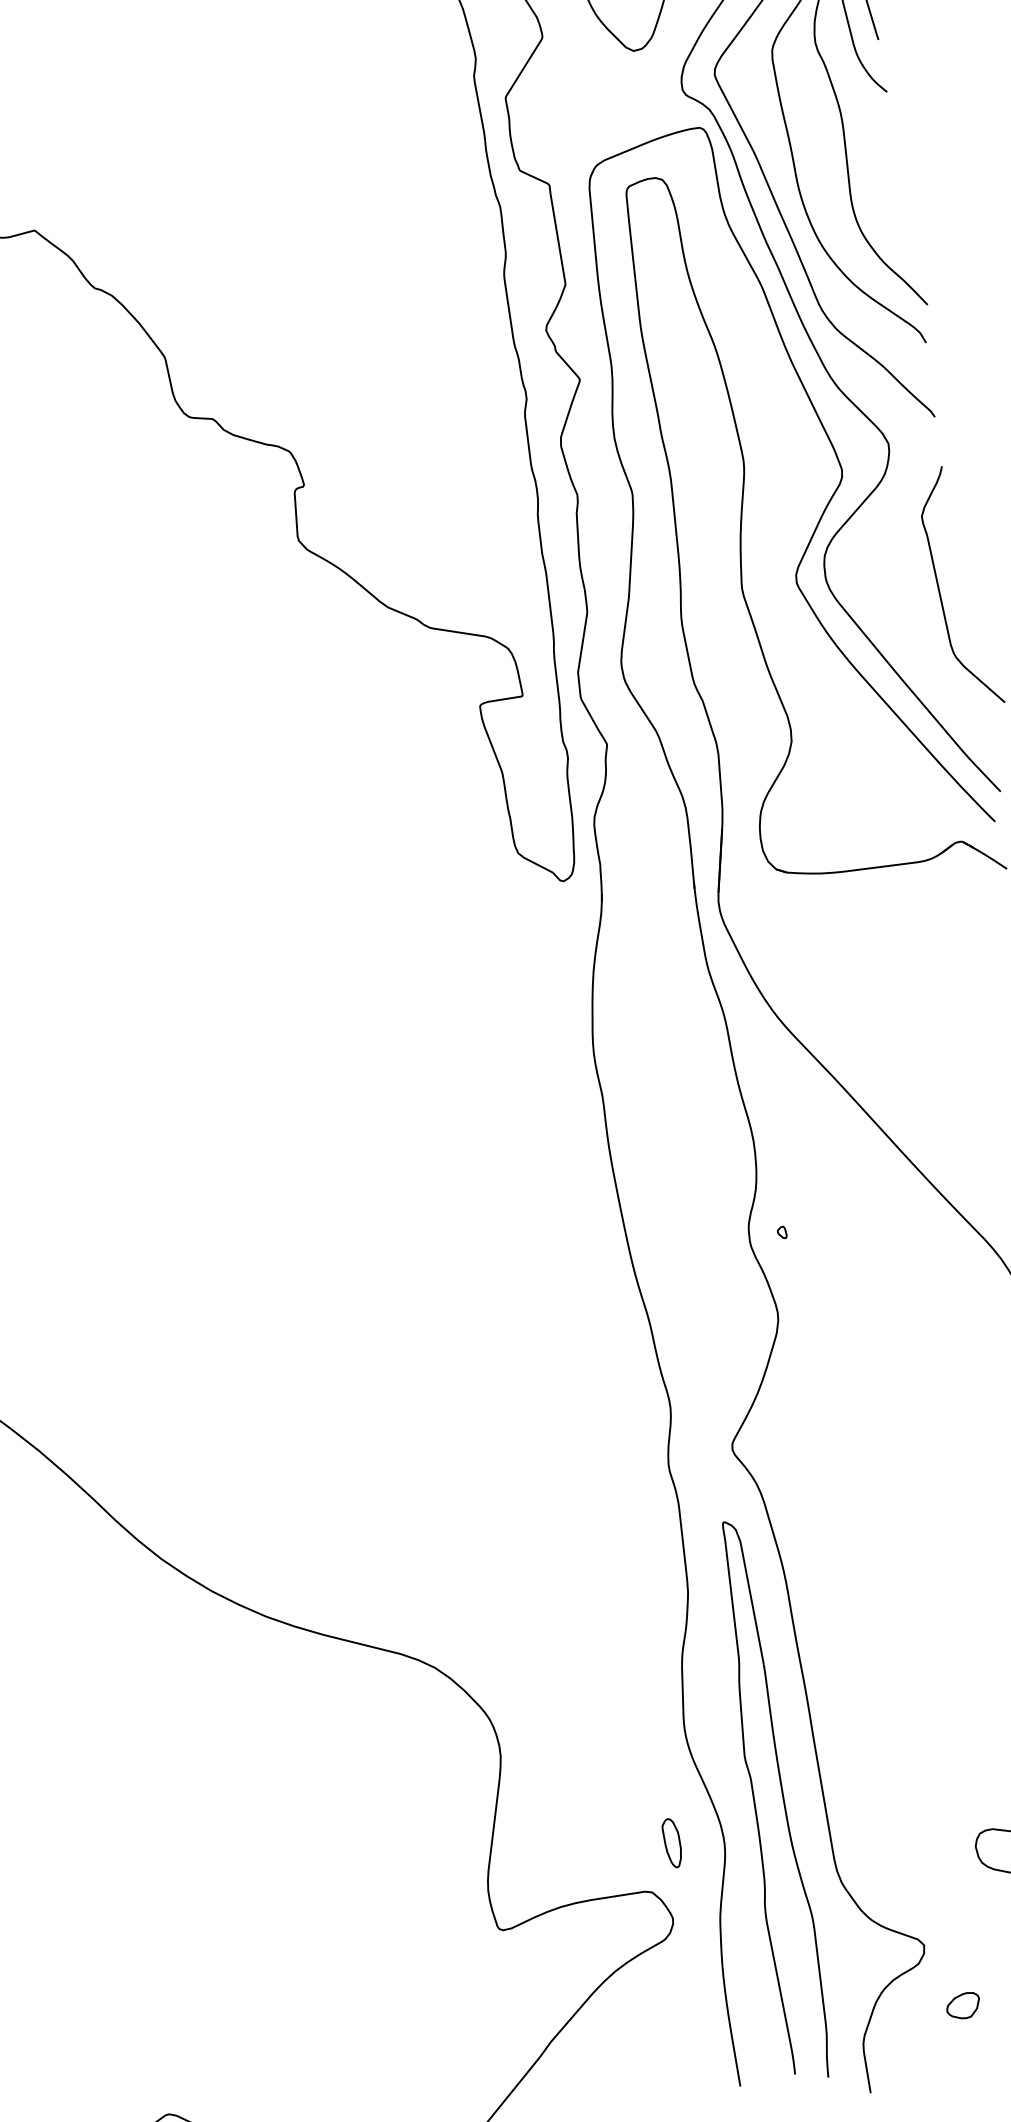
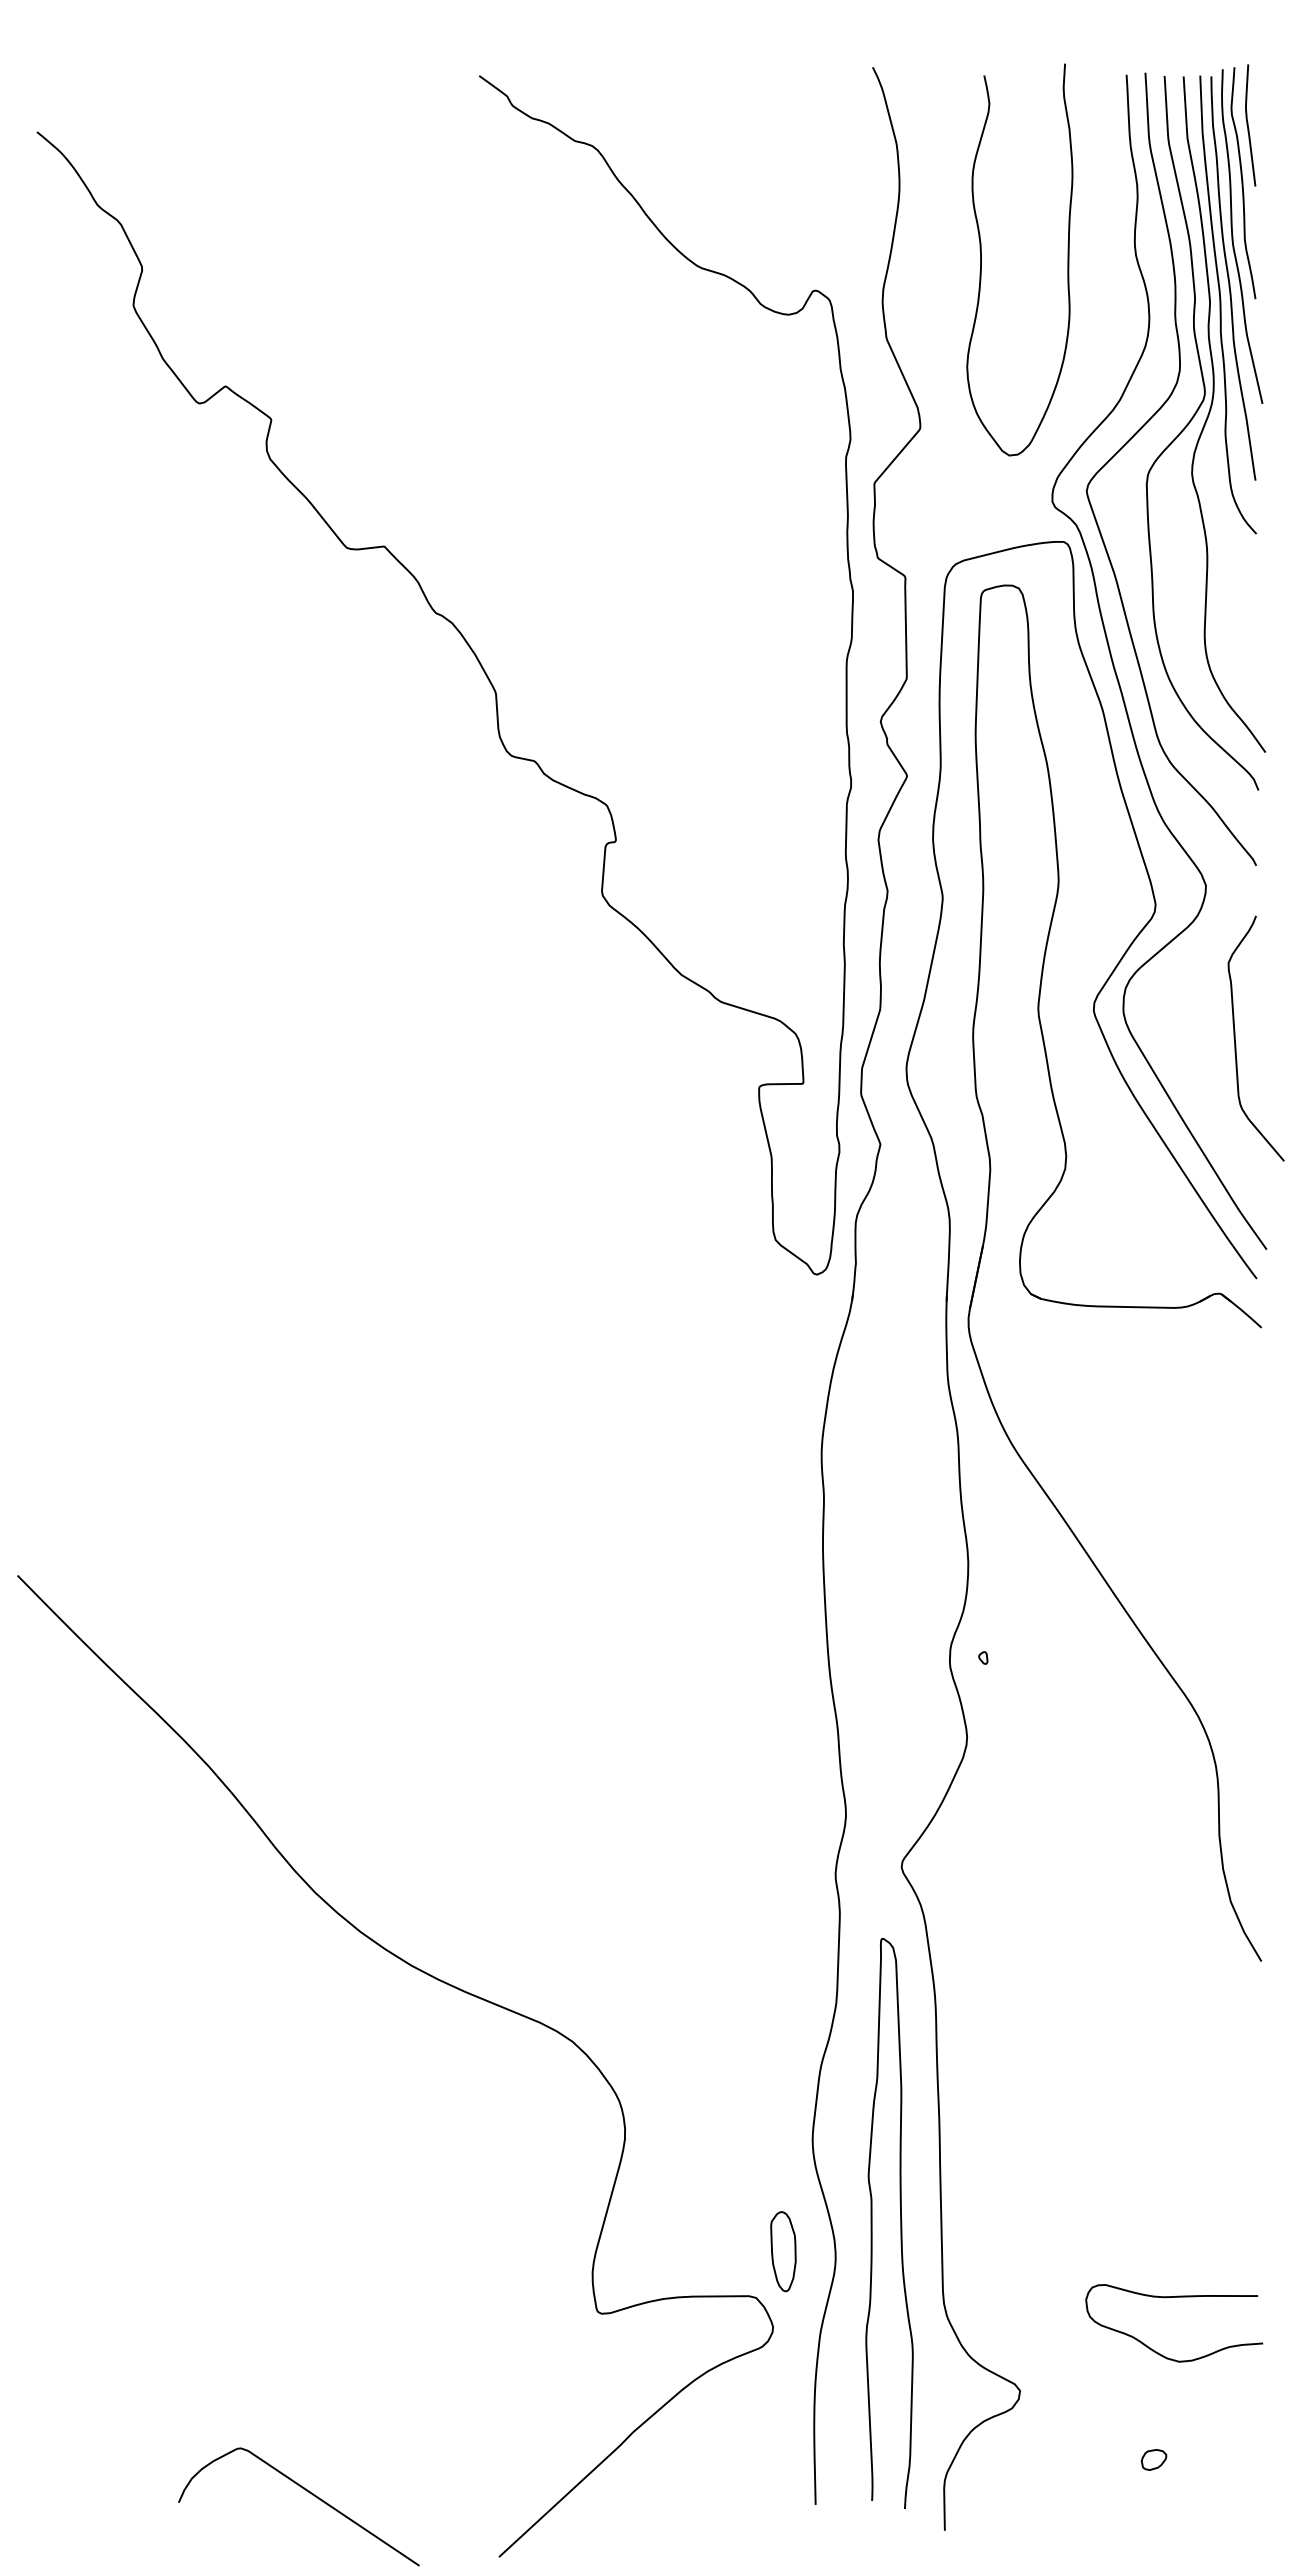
part: (672, 1842) -> (783, 2251), size x1.6
part: (962, 2006) -> (1049, 2457), removed

